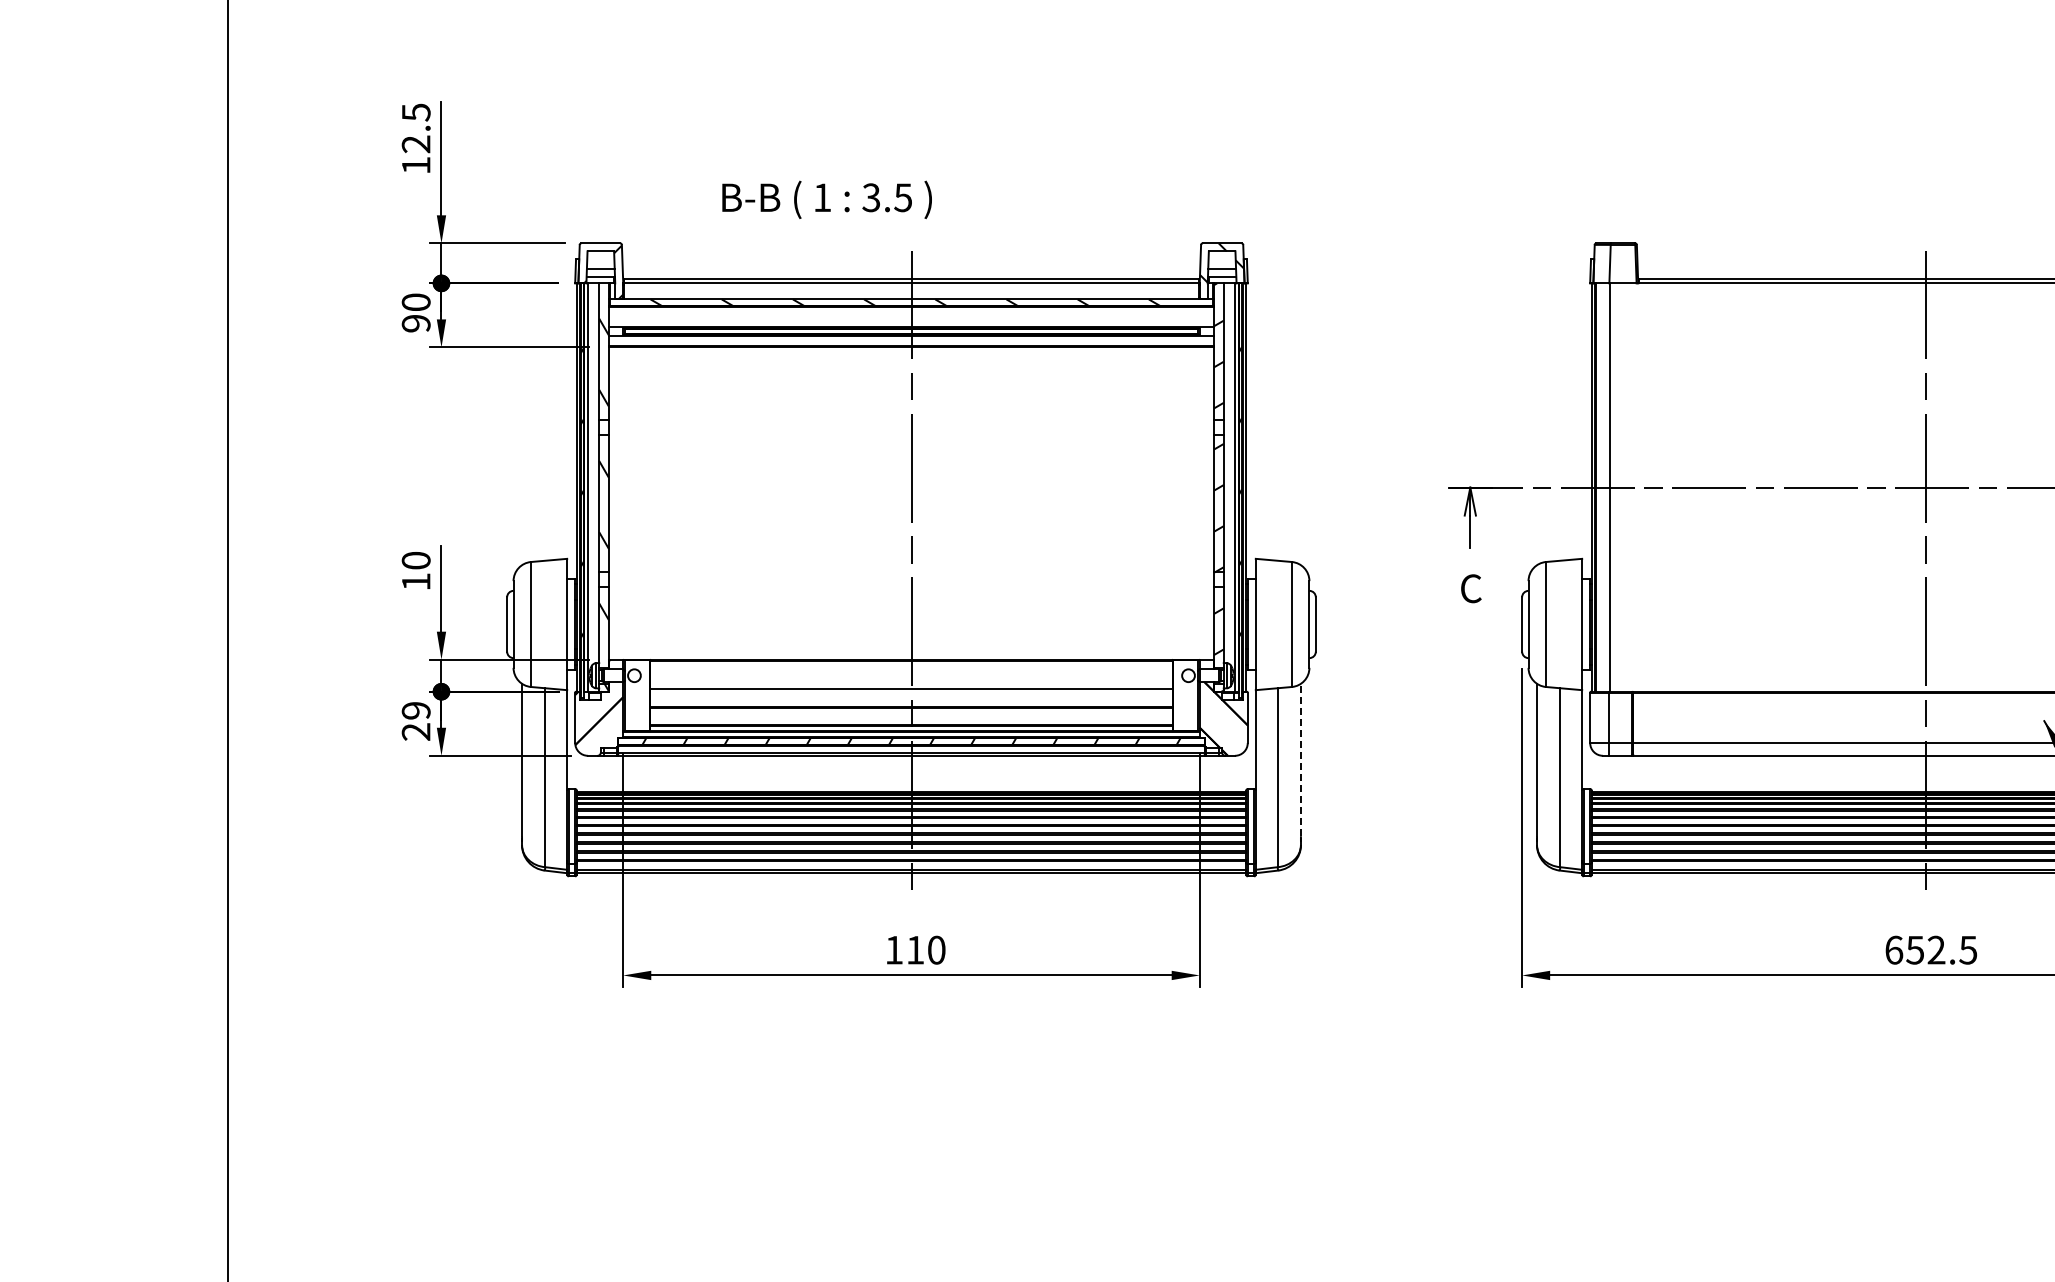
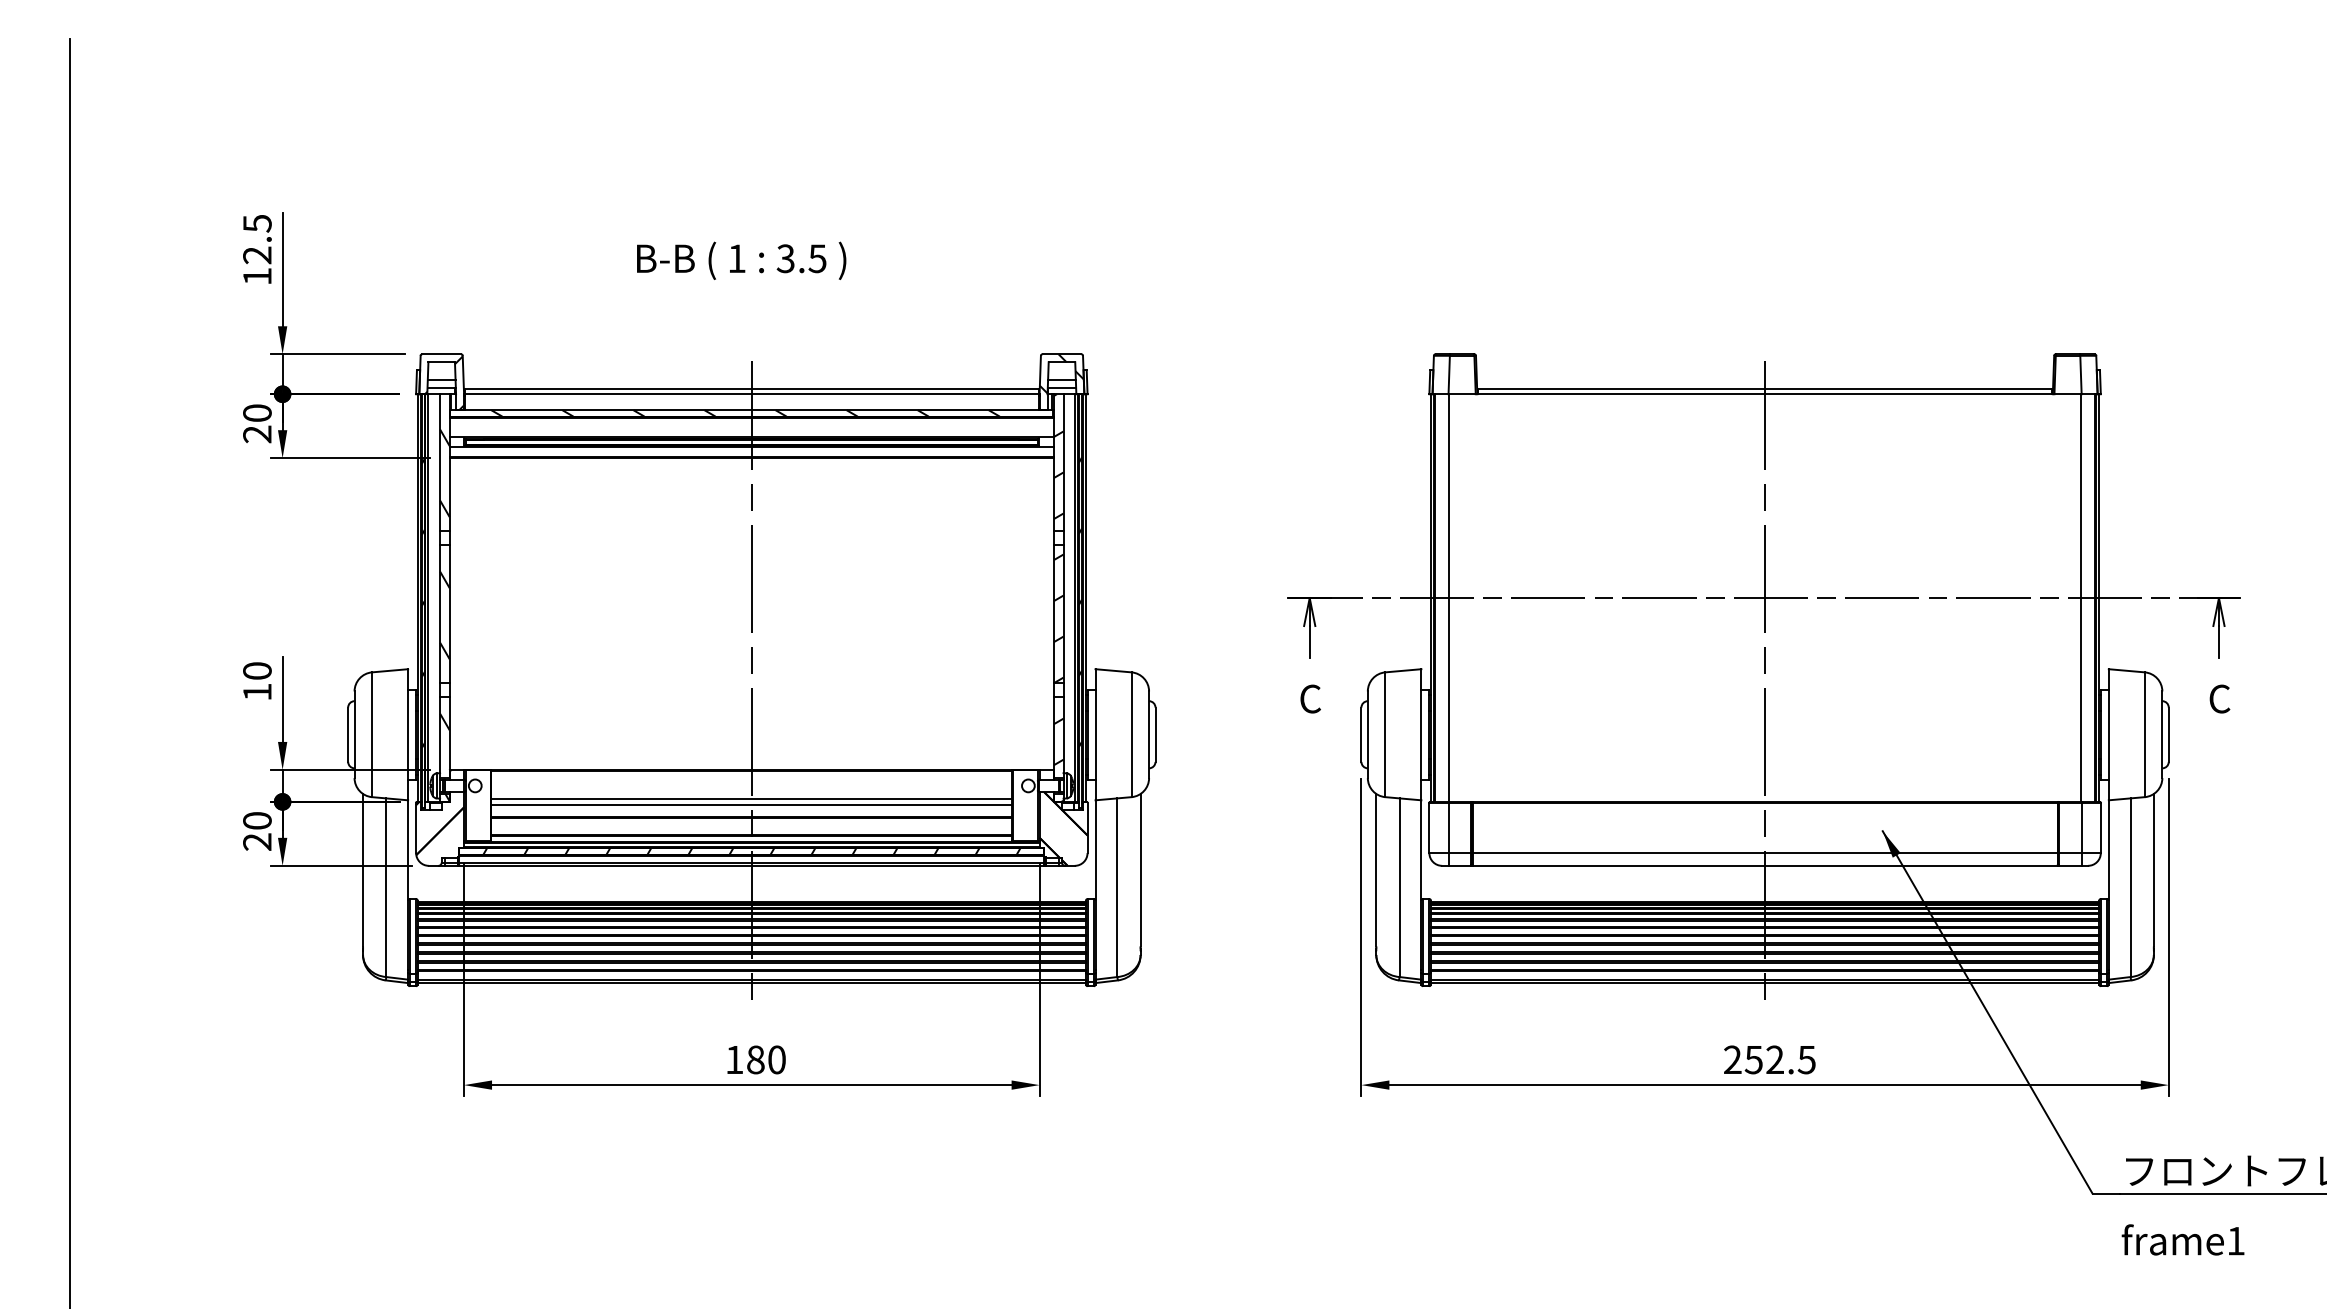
text: (827, 199) -> (741, 260), moved
text: (416, 323) -> (257, 434), 90 -> 20
line: (911, 695) -> (751, 805), added
text: (416, 710) -> (257, 820), 29 -> 20
line: (1300, 759) -> (1140, 869), dashed -> solid
text: (915, 949) -> (755, 1059), 110 -> 180
text: (1893, 949) -> (1732, 1059), 652.5 -> 252.5

